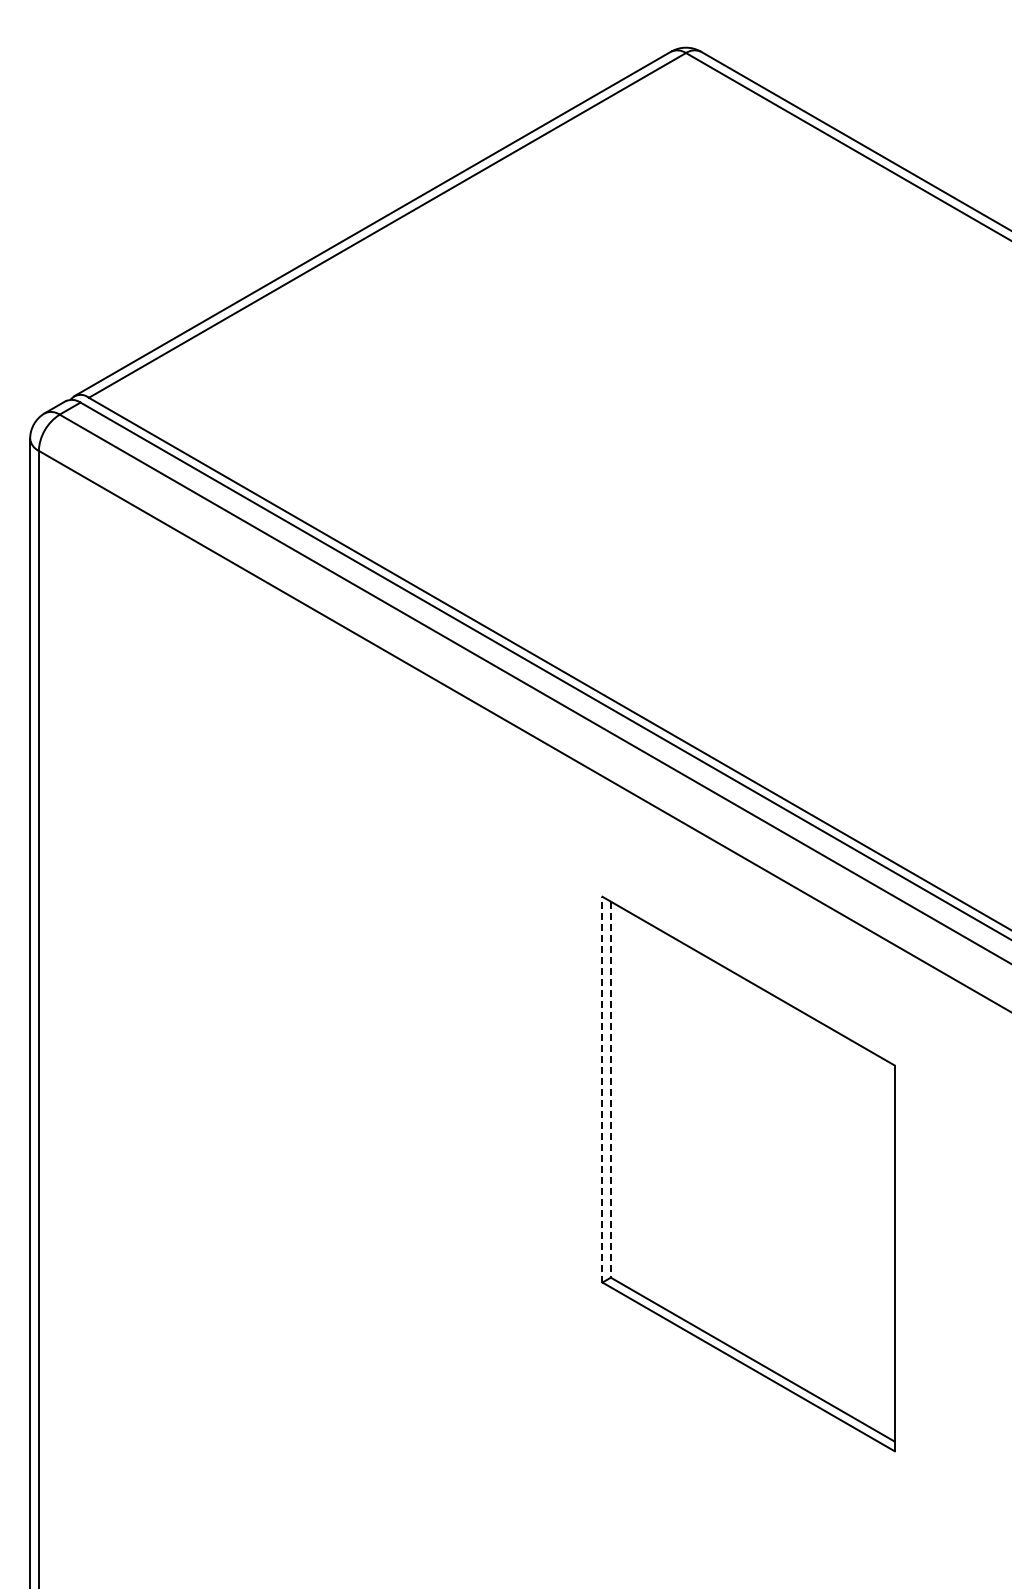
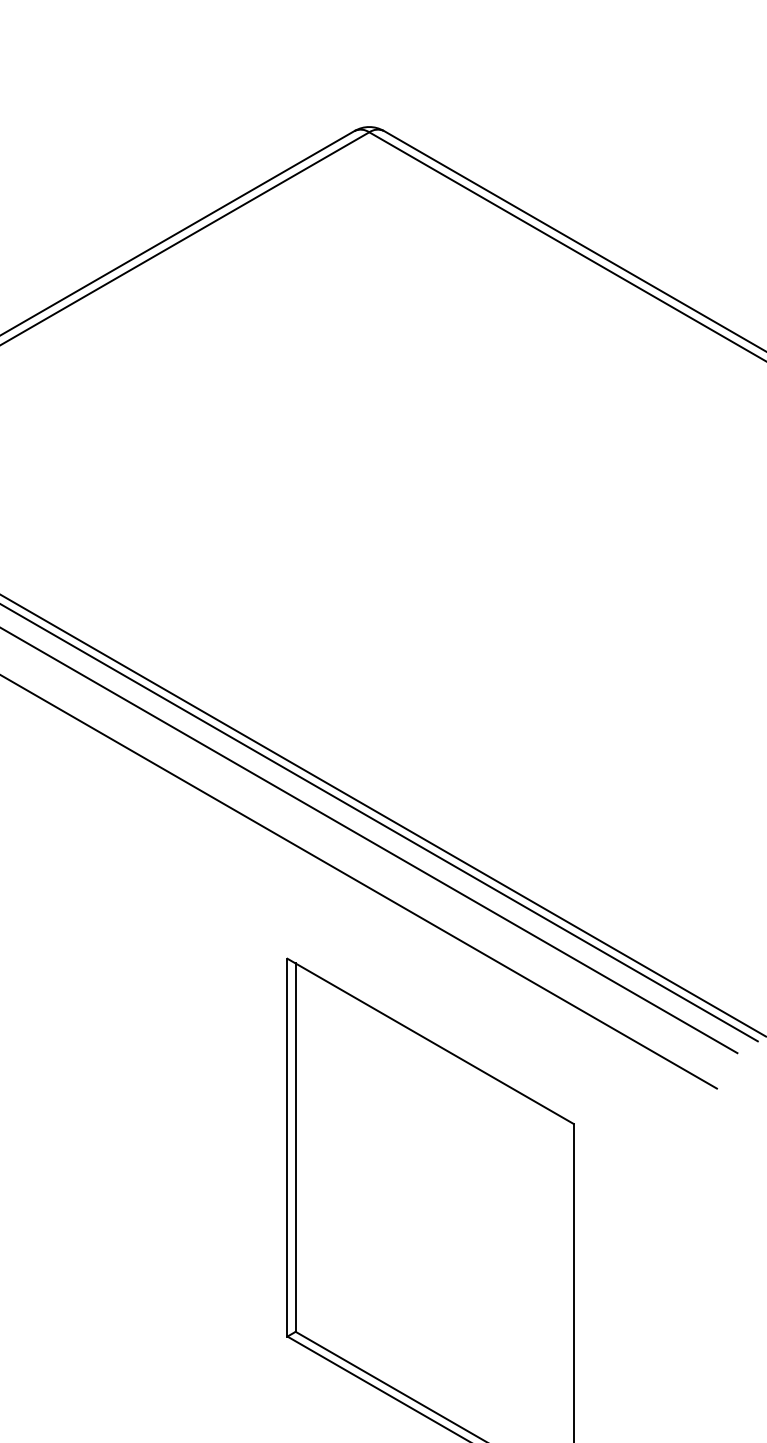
line: (602, 1089) -> (287, 1147), dashed -> solid
line: (610, 1090) -> (295, 1148), dashed -> solid

